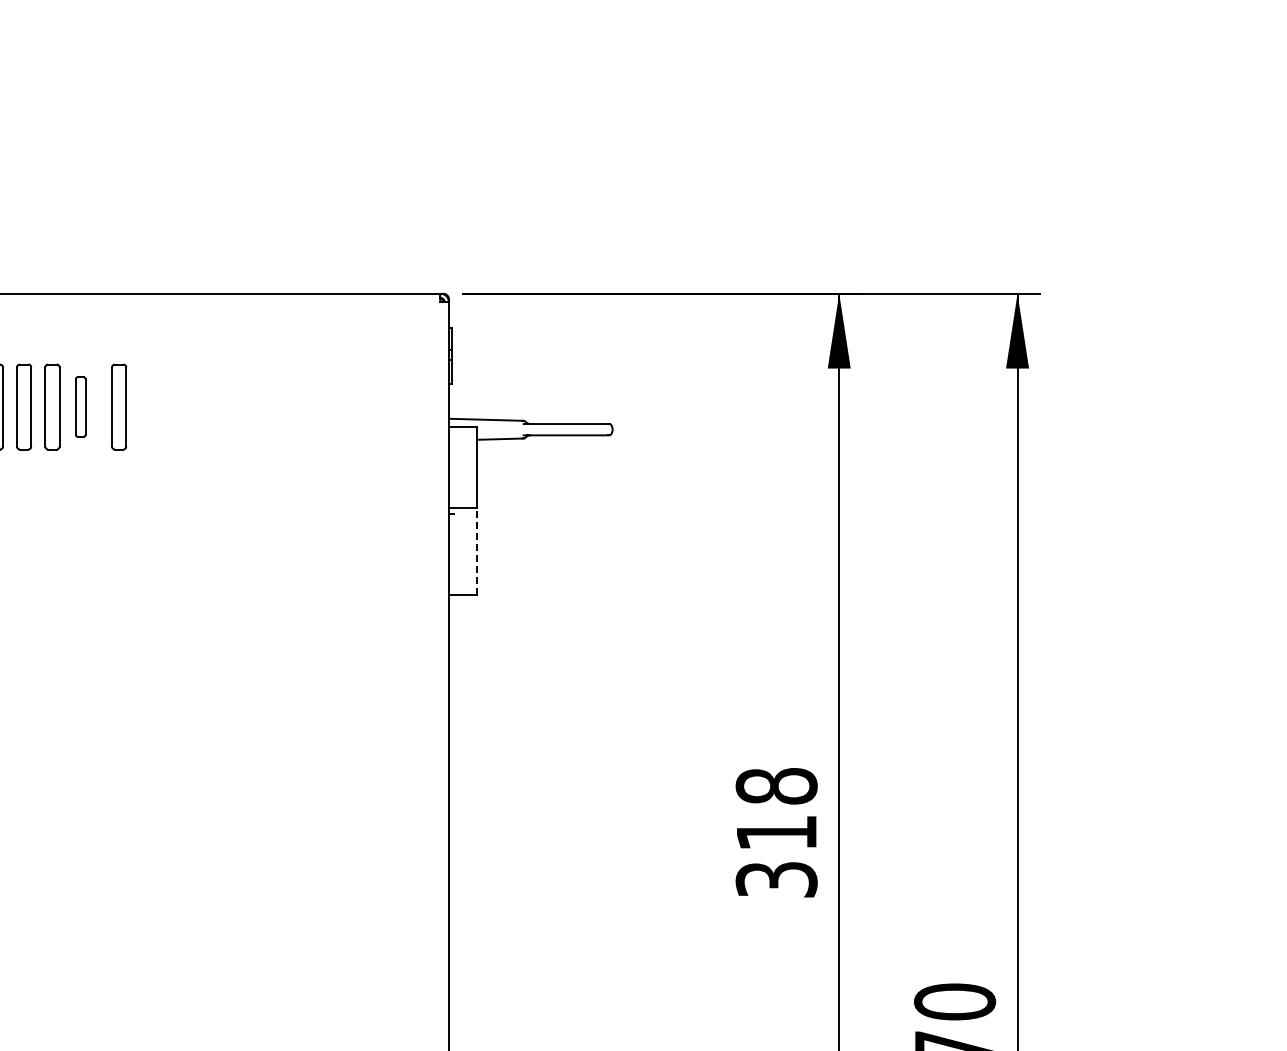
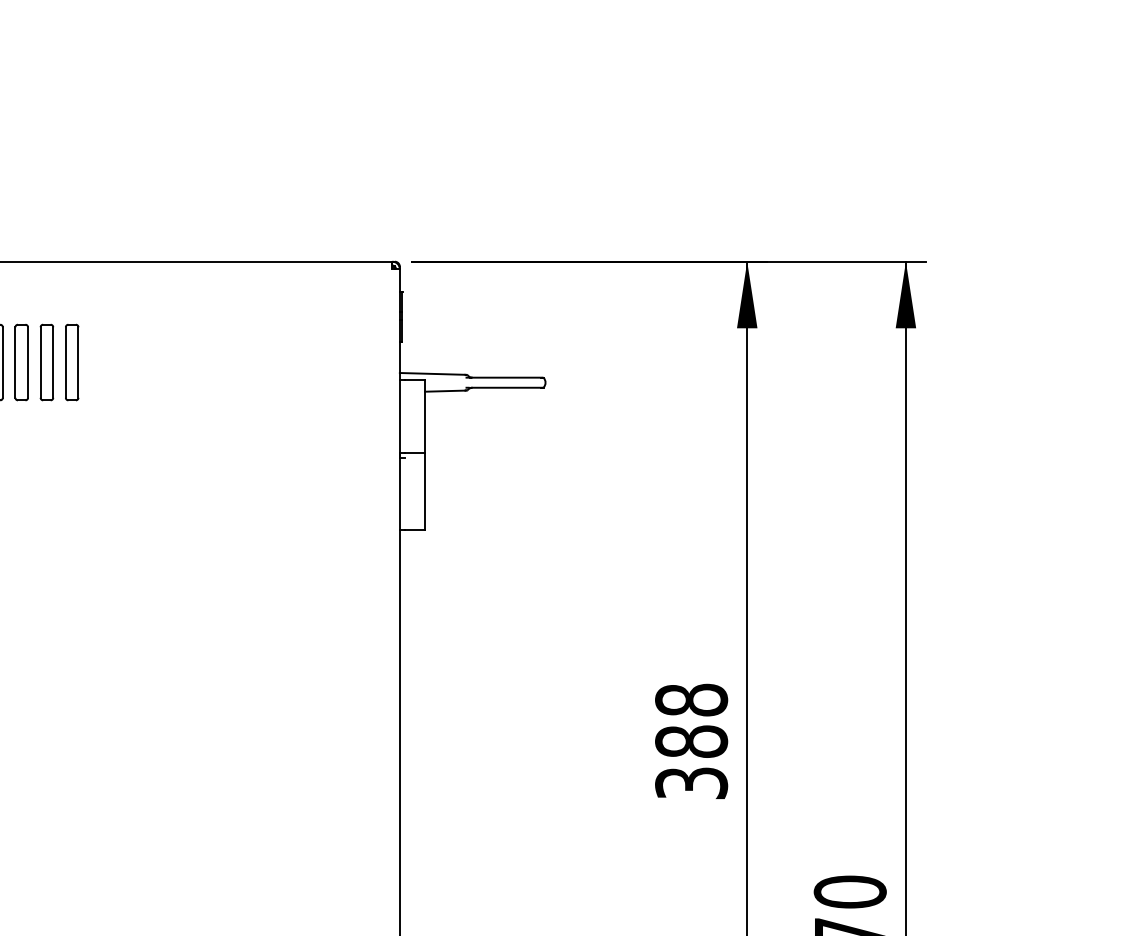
part: (80, 406) -> (71, 362), size x1.43
part: (118, 406) -> (105, 362), removed
line: (477, 551) -> (425, 491), dashed -> solid
text: (776, 832) -> (691, 741), 318 -> 388

